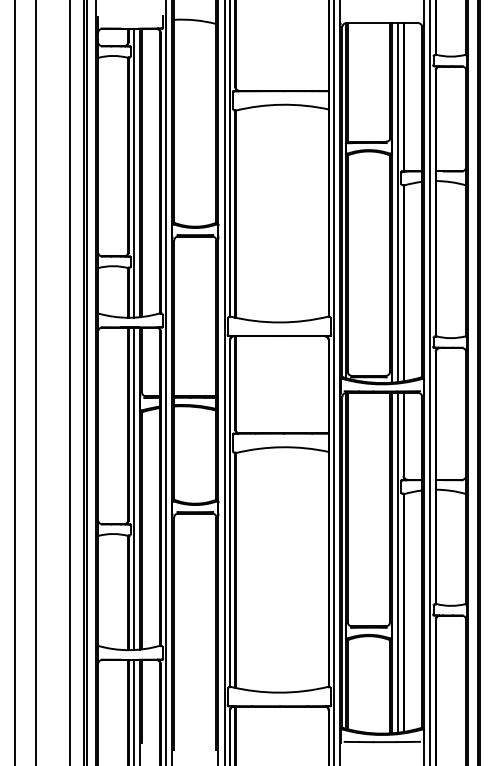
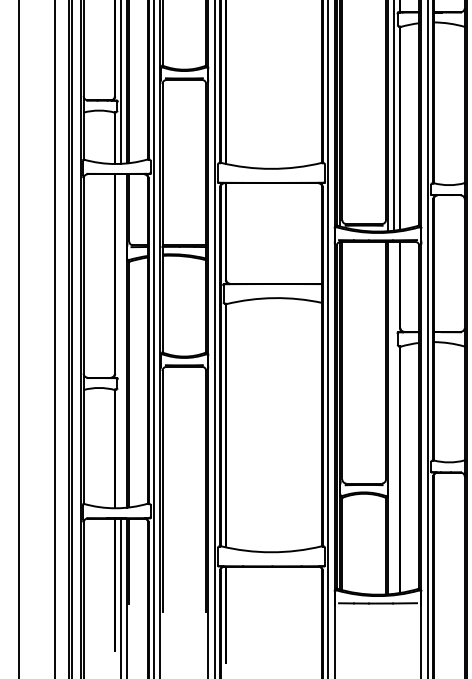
line: (133, 488) -> (120, 340), removed
line: (398, 562) -> (394, 417), removed

